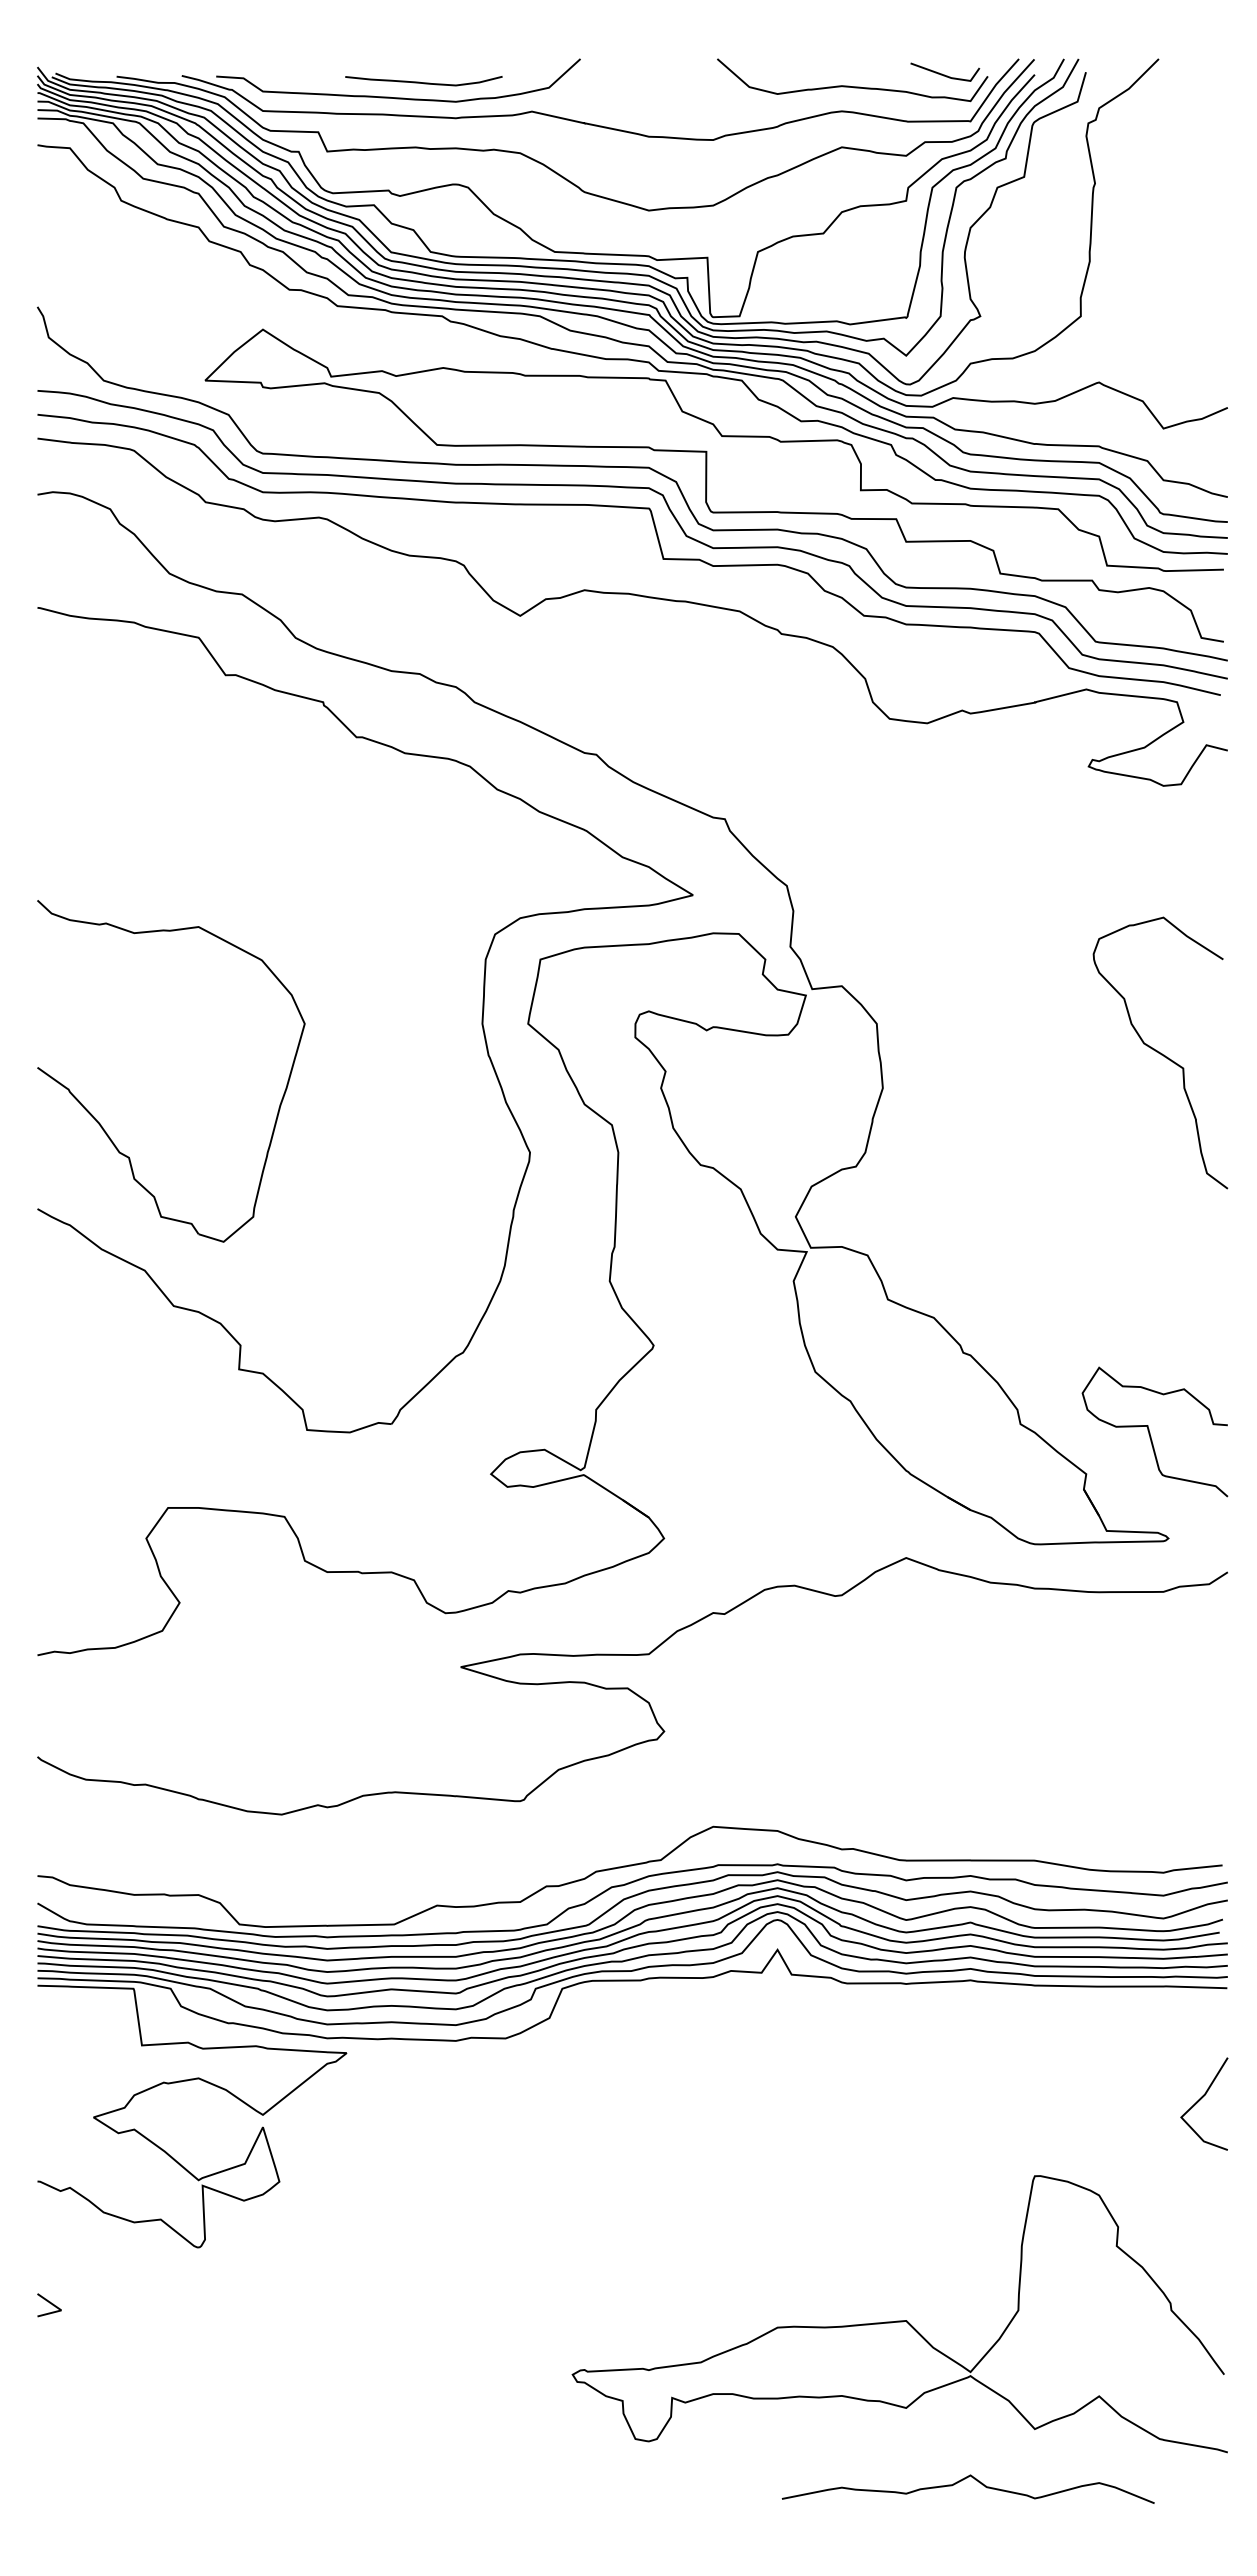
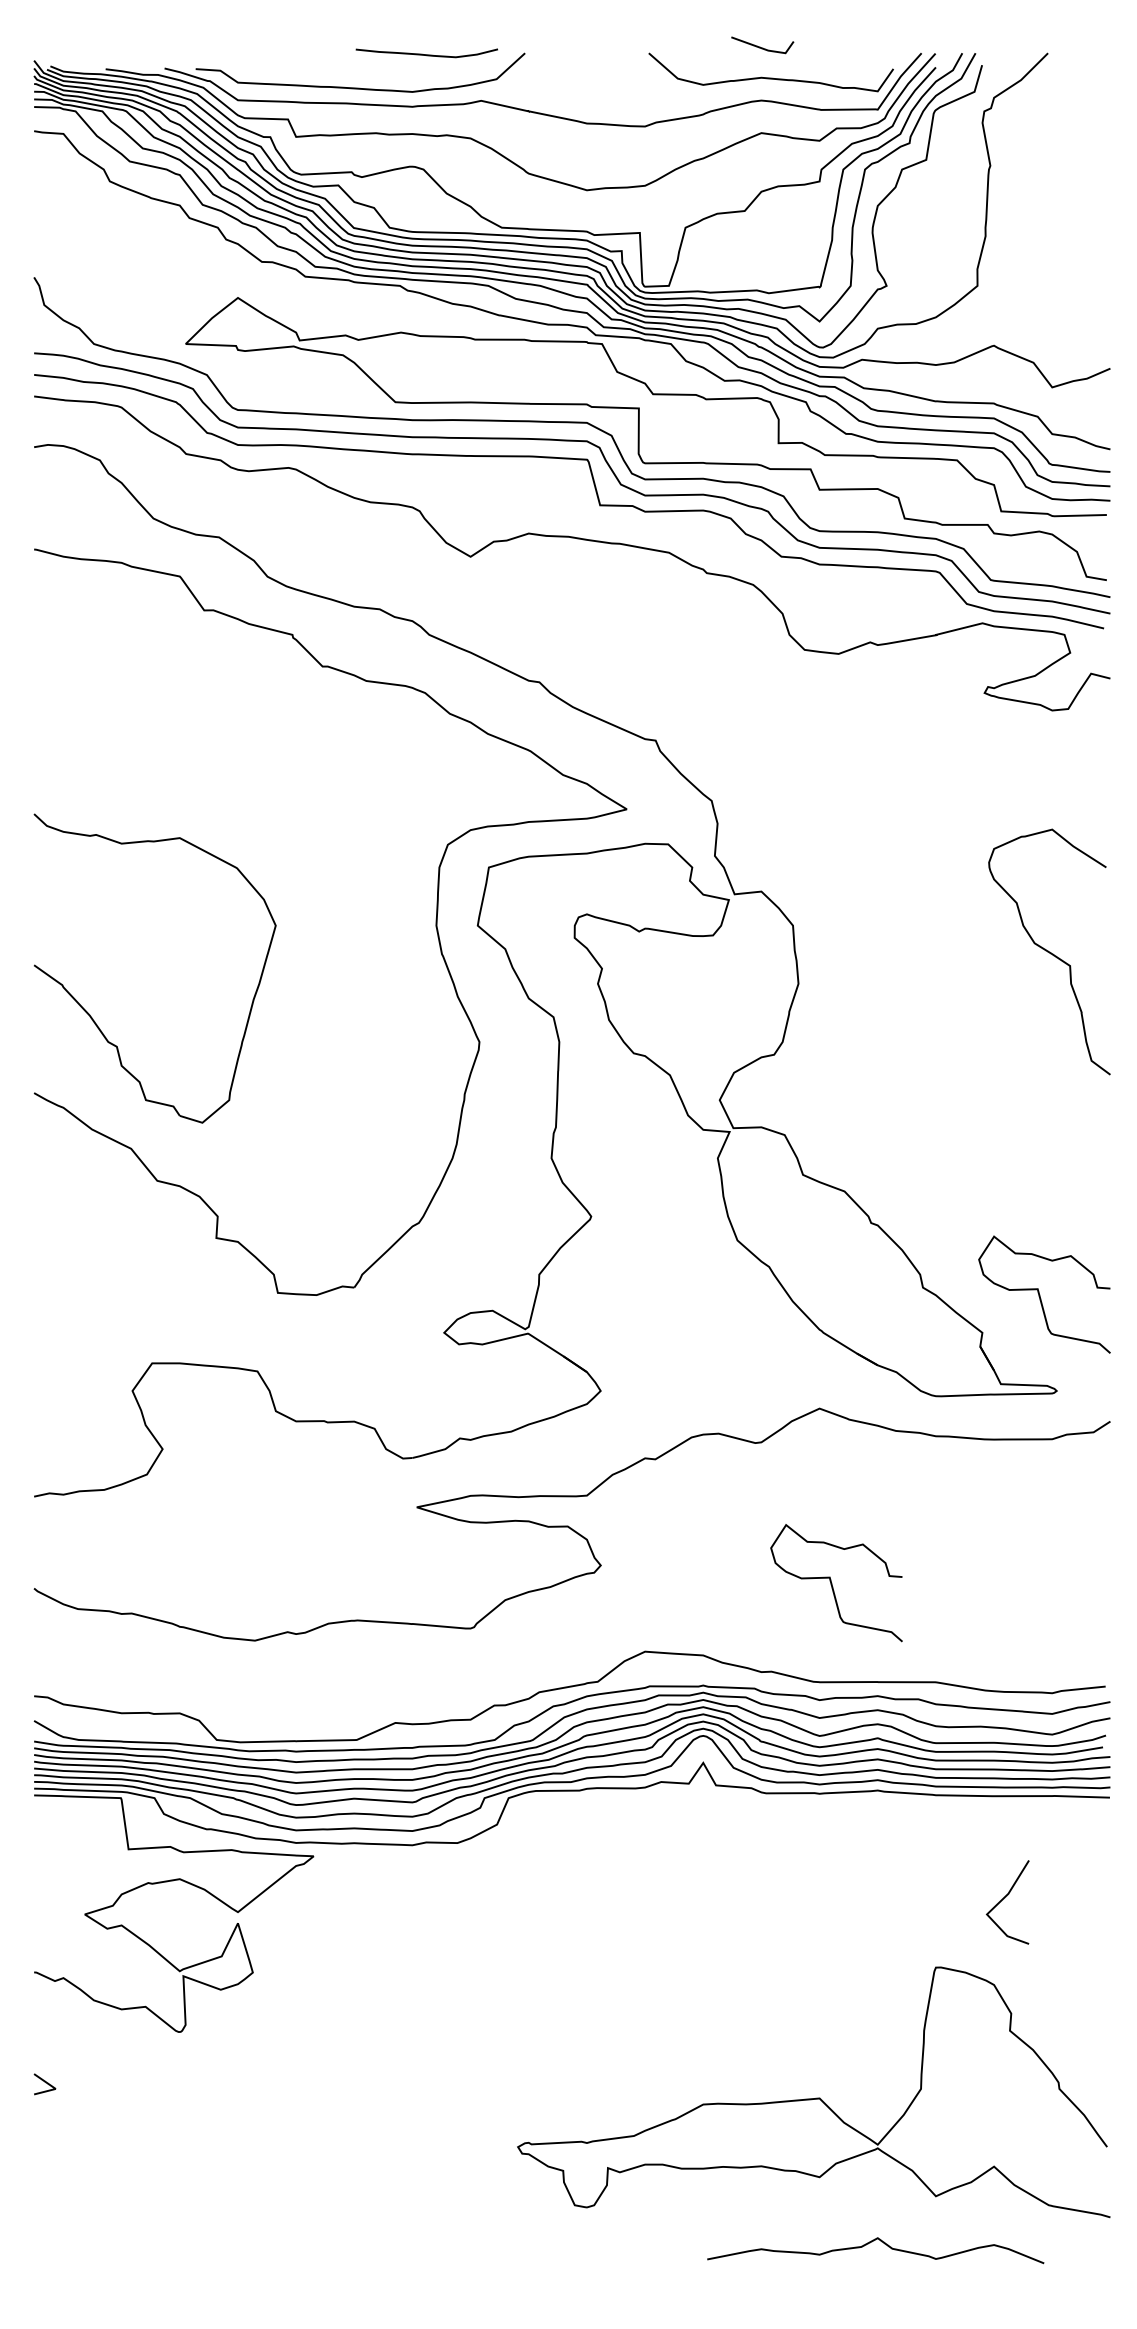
line: (944, 74) -> (761, 47), moved
curve: (423, 82) -> (426, 54), moved
curve: (920, 1751) -> (832, 1583), added
line: (1201, 2099) -> (1005, 1898), moved

